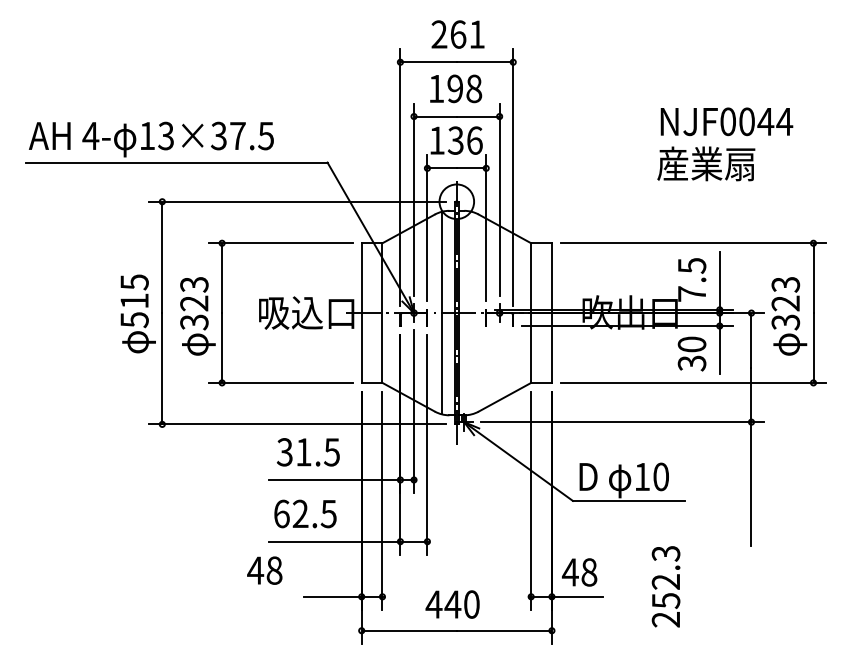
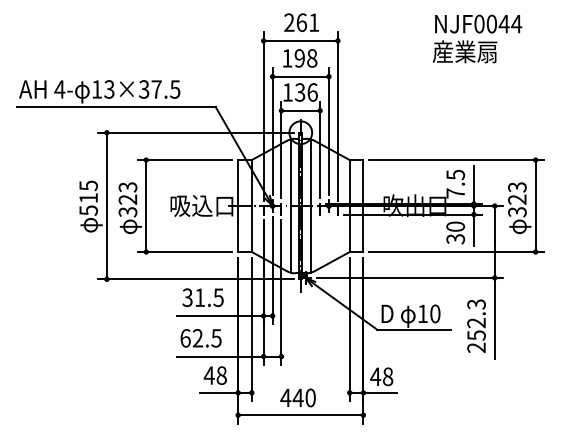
text: (725, 143) -> (477, 38), moved
line: (471, 312) -> (310, 205), added
text: (263, 570) -> (214, 375), moved
text: (665, 585) -> (476, 325), moved

